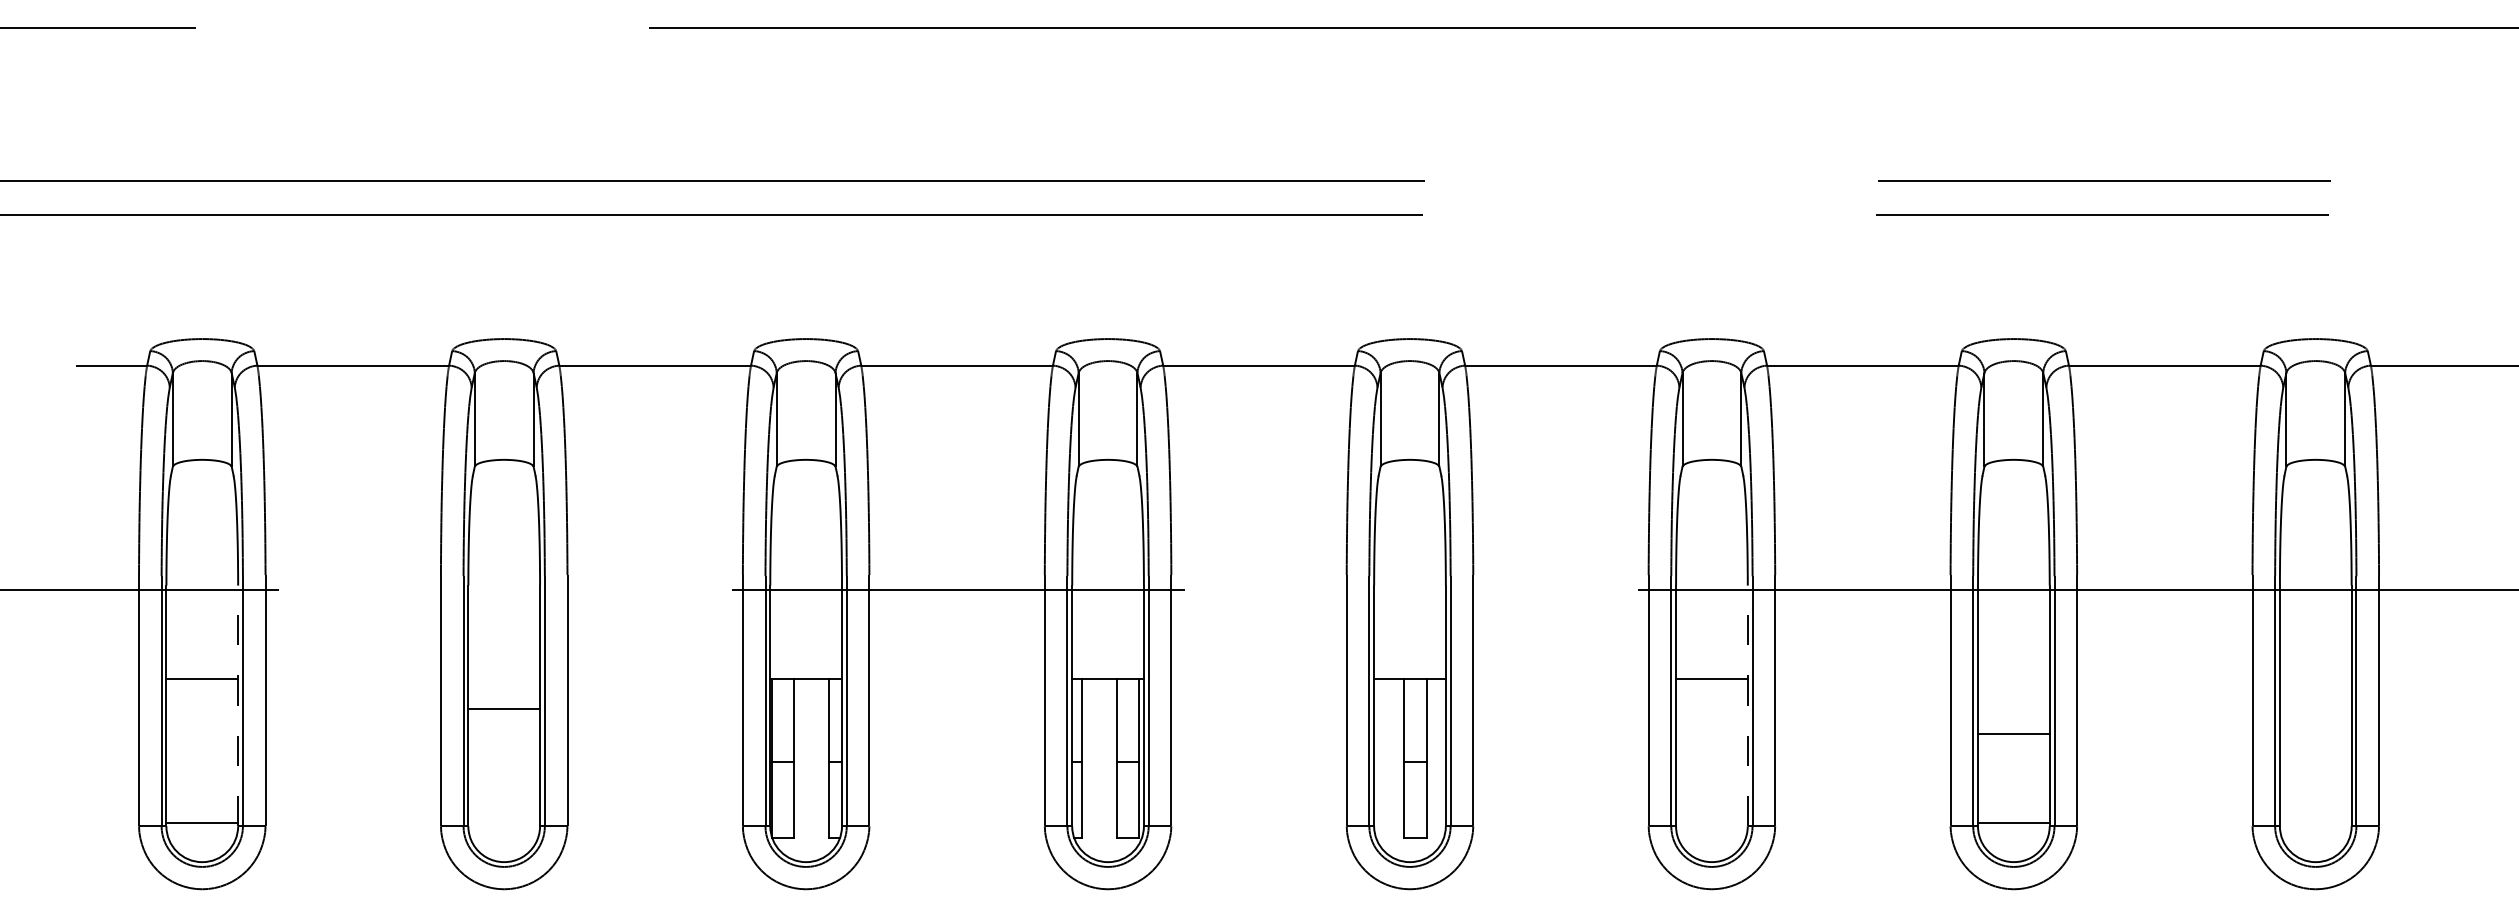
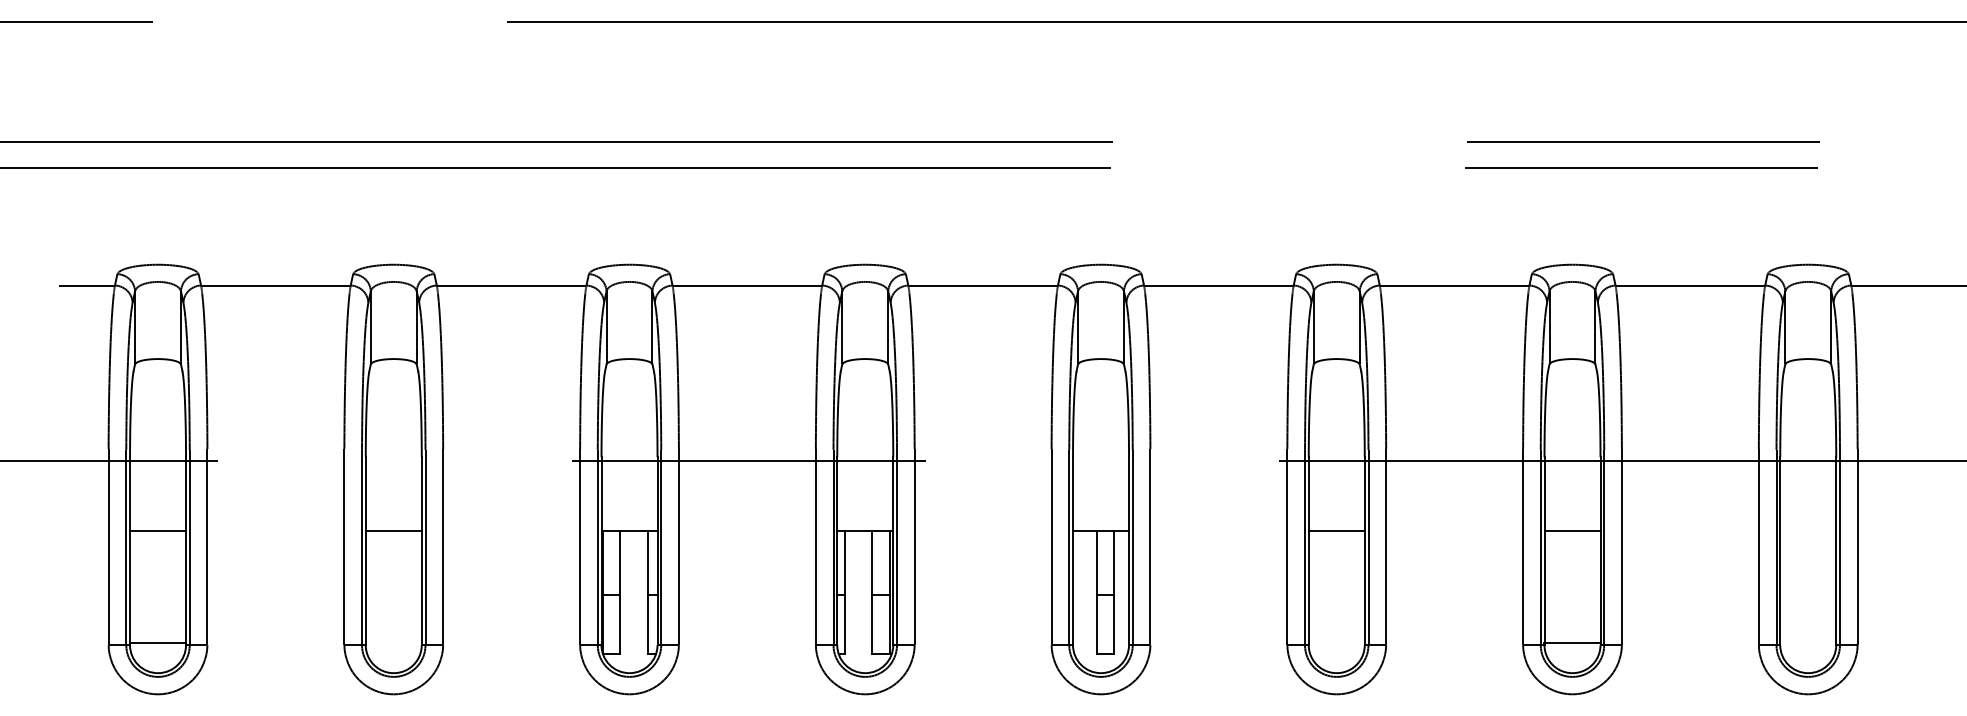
line: (238, 705) -> (186, 550), dashed -> solid
line: (1747, 705) -> (1364, 550), dashed -> solid
line: (504, 709) -> (393, 530), moved
line: (2013, 734) -> (1572, 530), moved

